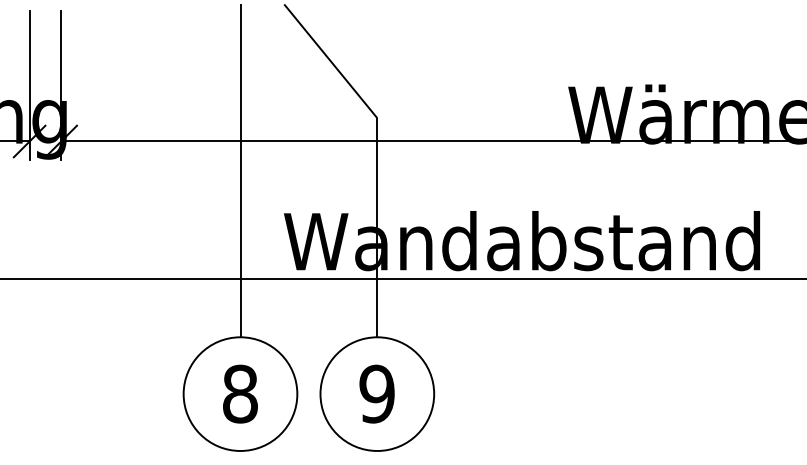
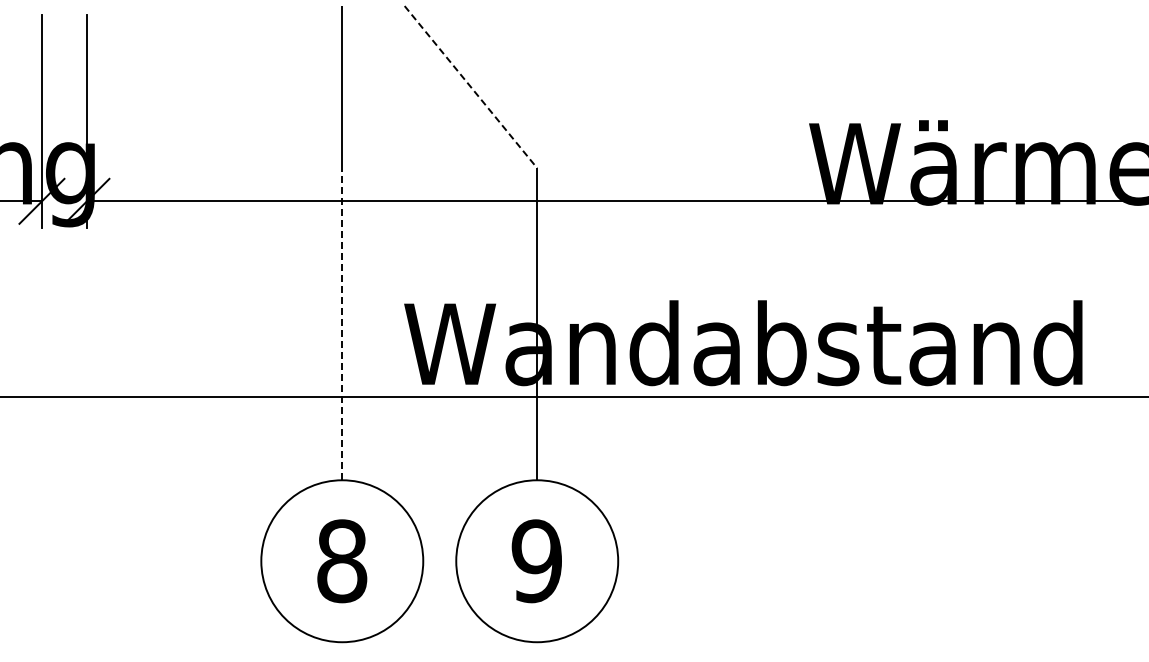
line: (330, 61) -> (470, 87), solid -> dashed
line: (240, 227) -> (342, 323), solid -> dashed

